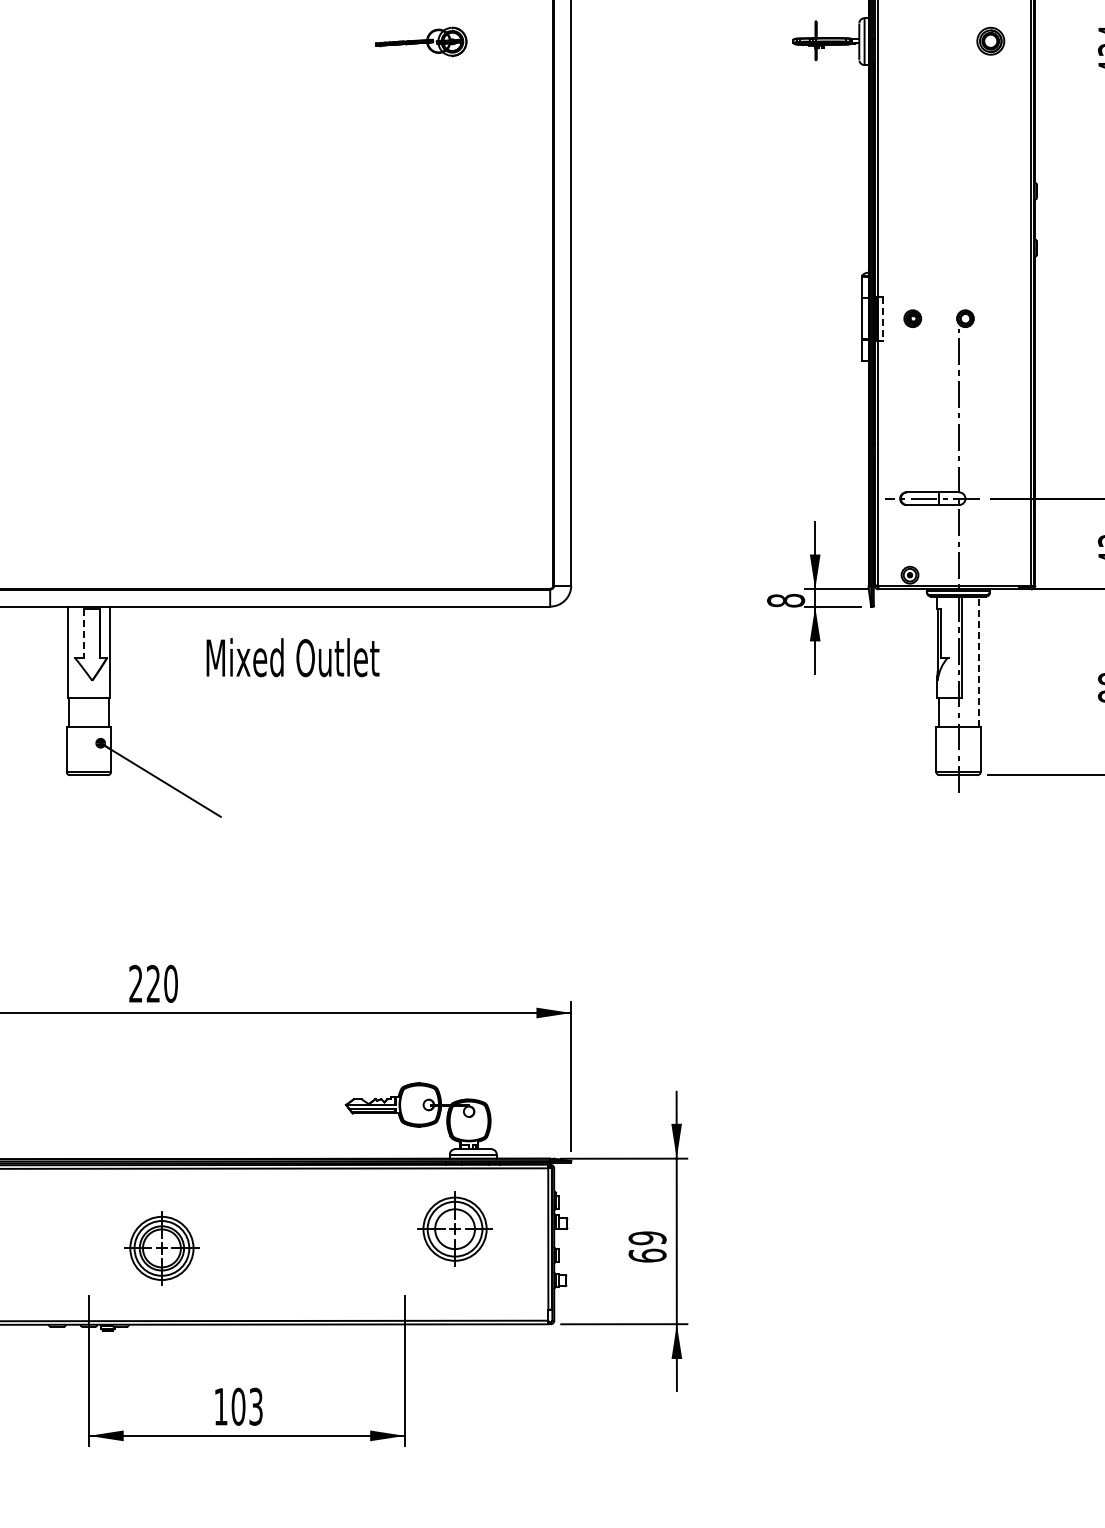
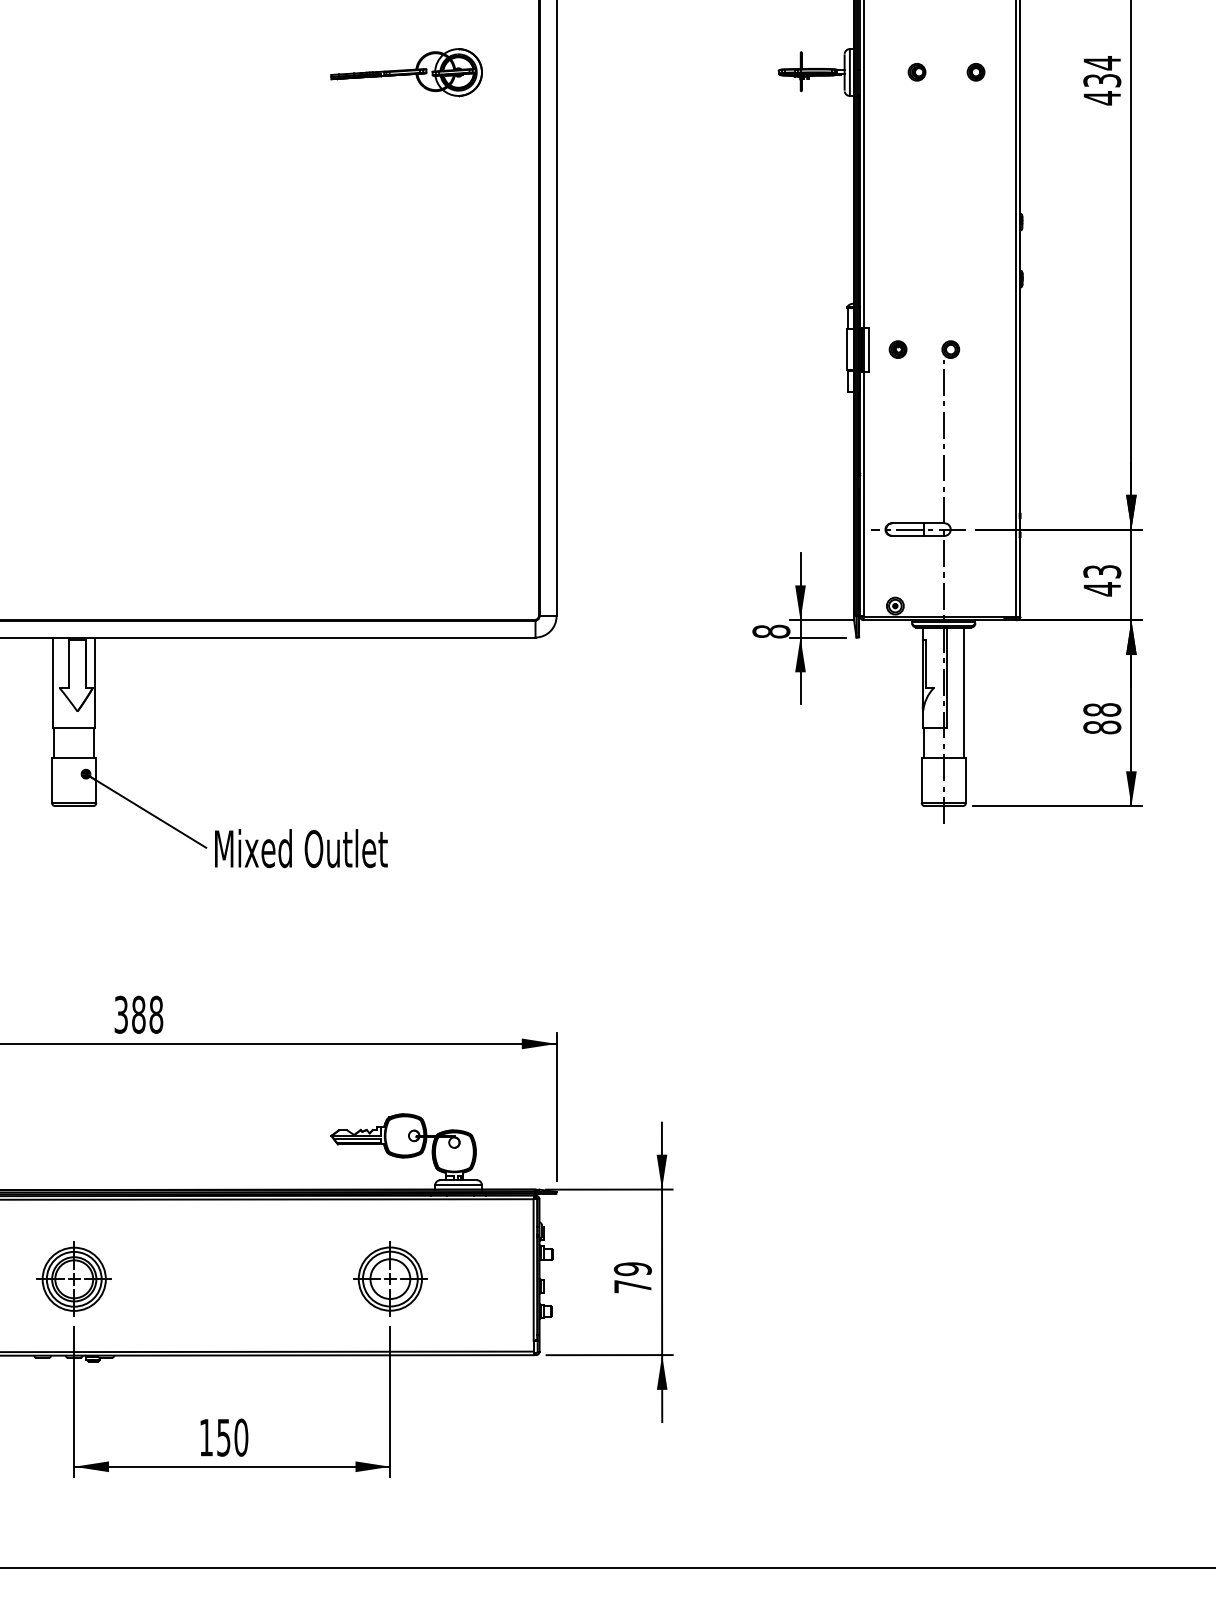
part: (421, 41) -> (406, 72), size x1.67
part: (931, 41) -> (916, 72), added
part: (990, 41) -> (975, 72), size x0.62
line: (883, 319) -> (868, 350), dashed -> solid
line: (83, 633) -> (68, 664), dashed -> solid
text: (293, 657) -> (301, 848), moved
line: (978, 661) -> (963, 692), dashed -> solid
text: (153, 983) -> (138, 1014), 220 -> 388
part: (455, 1228) -> (390, 1278), moved
part: (161, 1247) -> (73, 1278), moved
text: (647, 1255) -> (632, 1286), 69 -> 79
text: (247, 1406) -> (232, 1437), 103 -> 150

